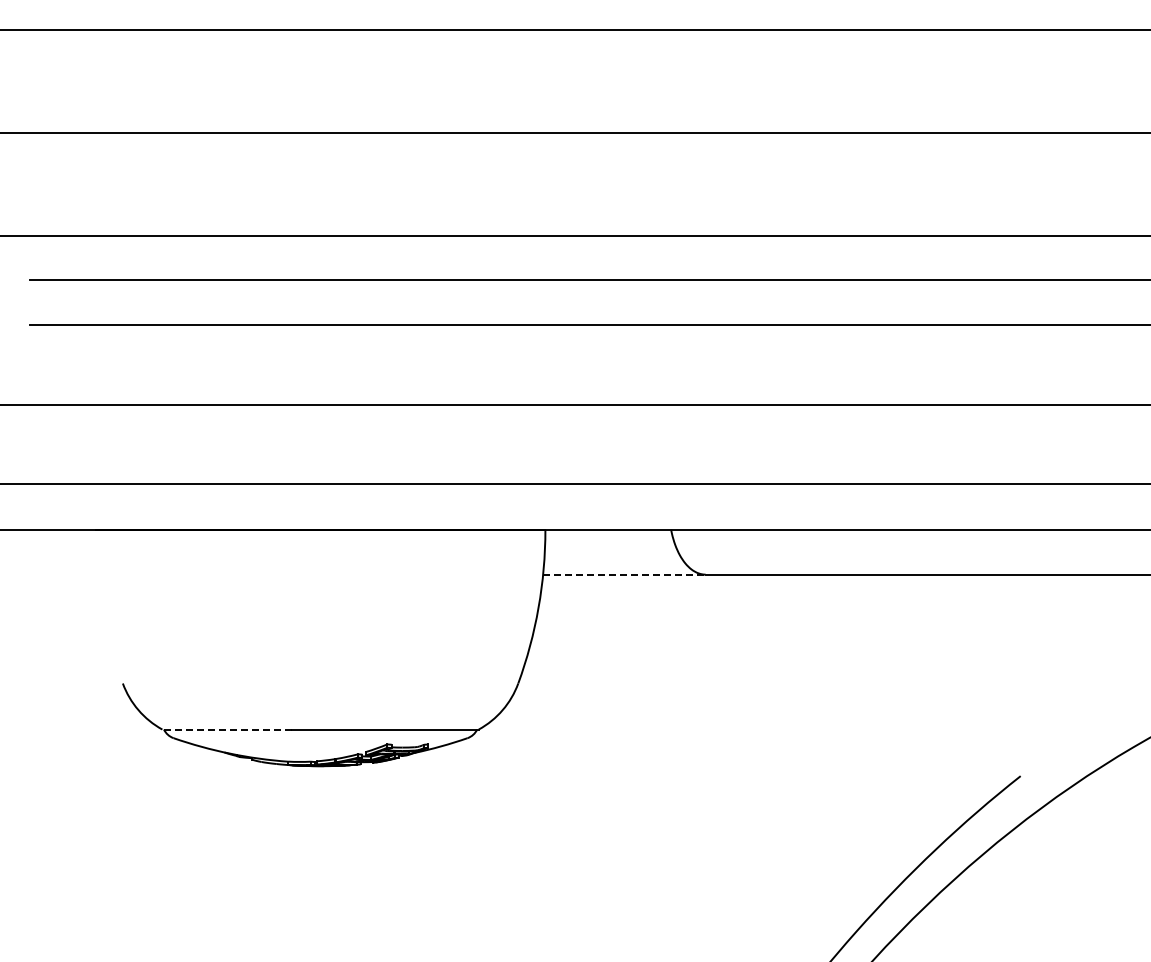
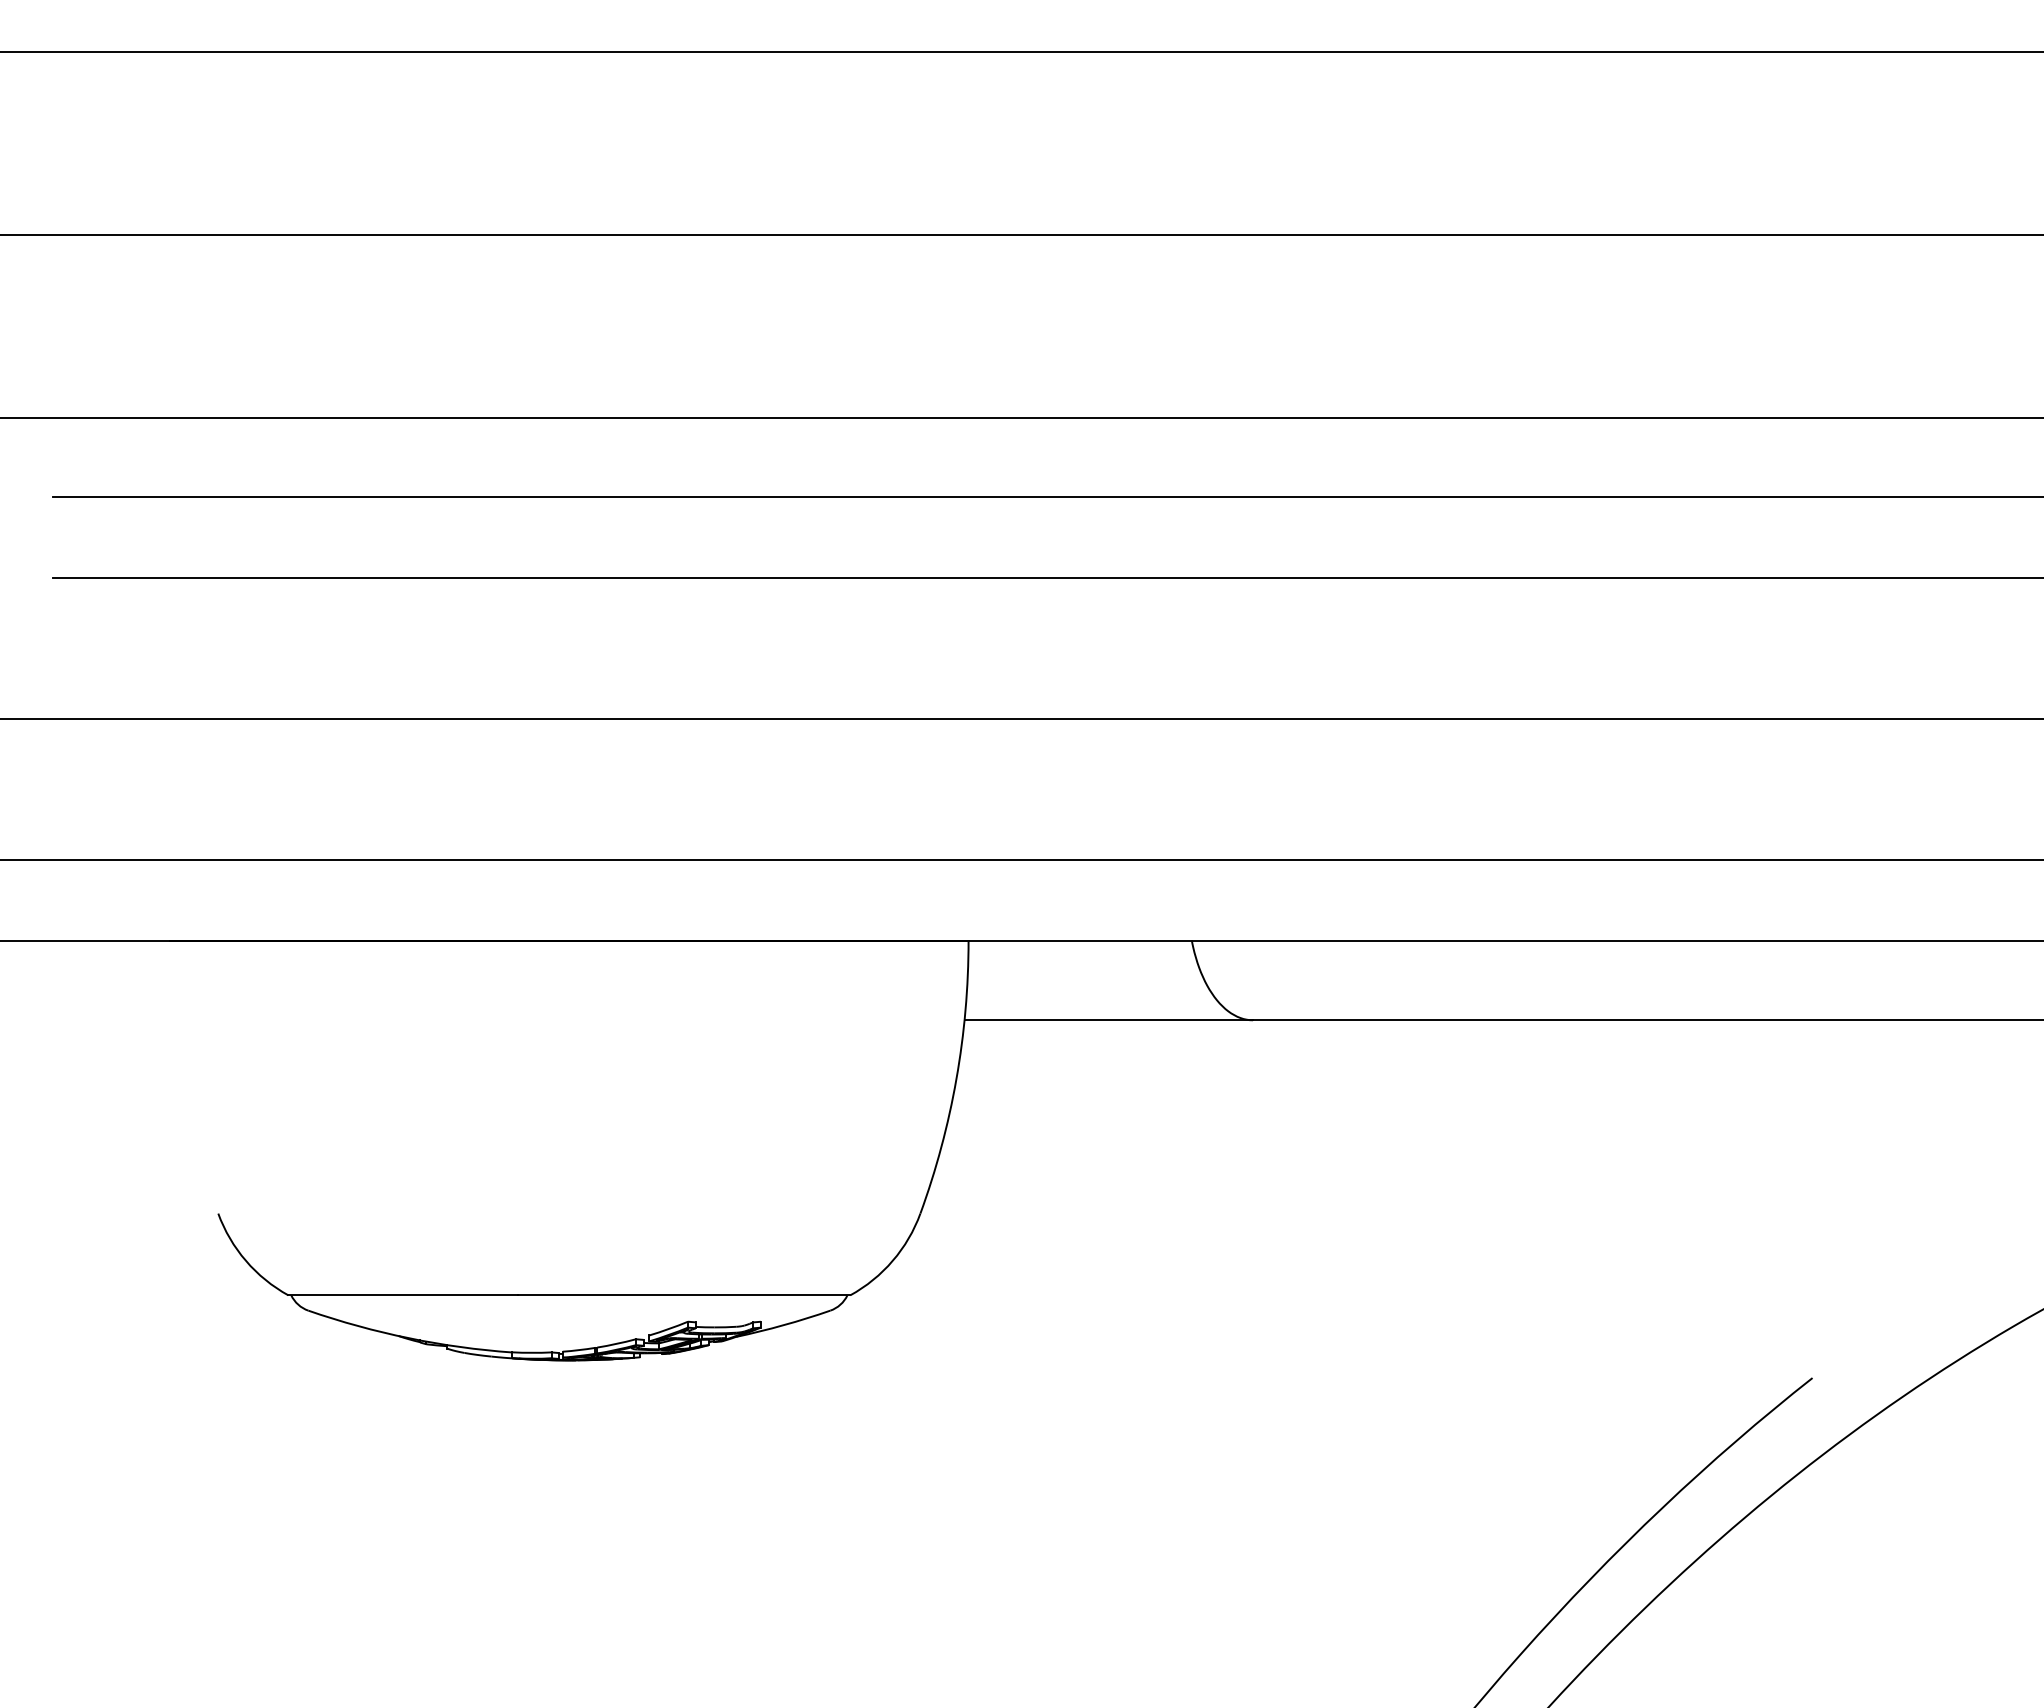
line: (624, 574) -> (1109, 1020), dashed -> solid
line: (226, 729) -> (402, 1295), dashed -> solid

